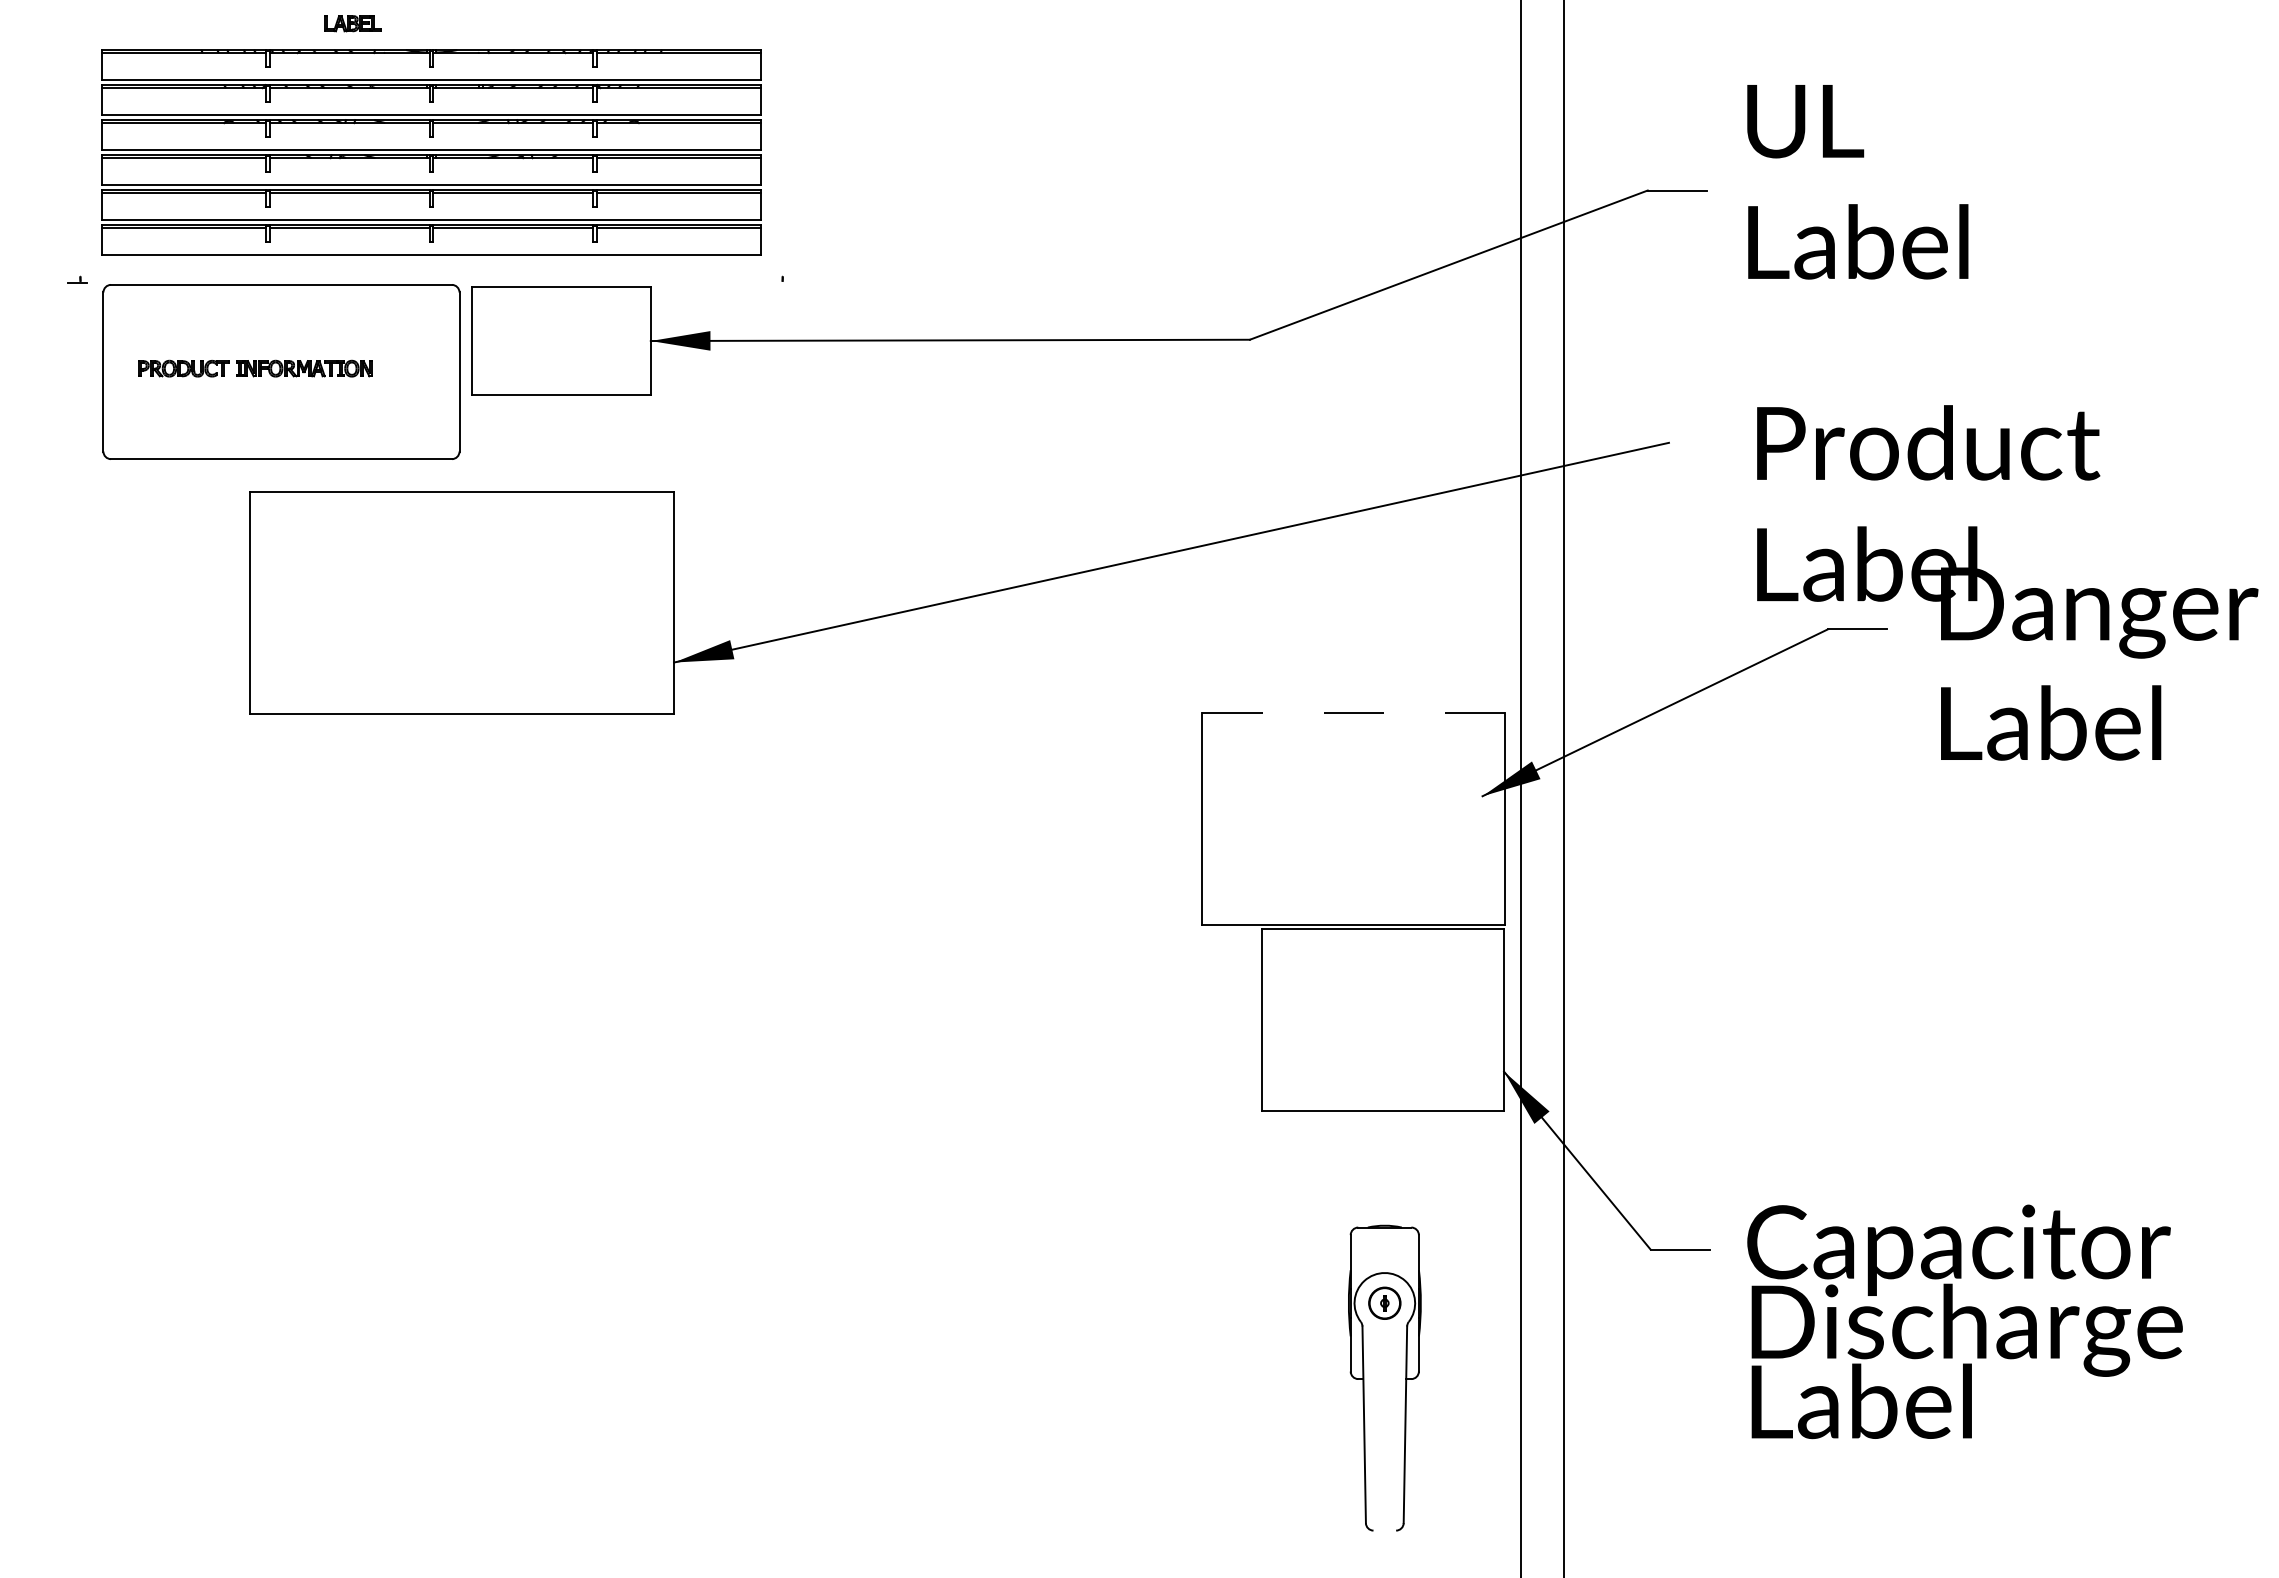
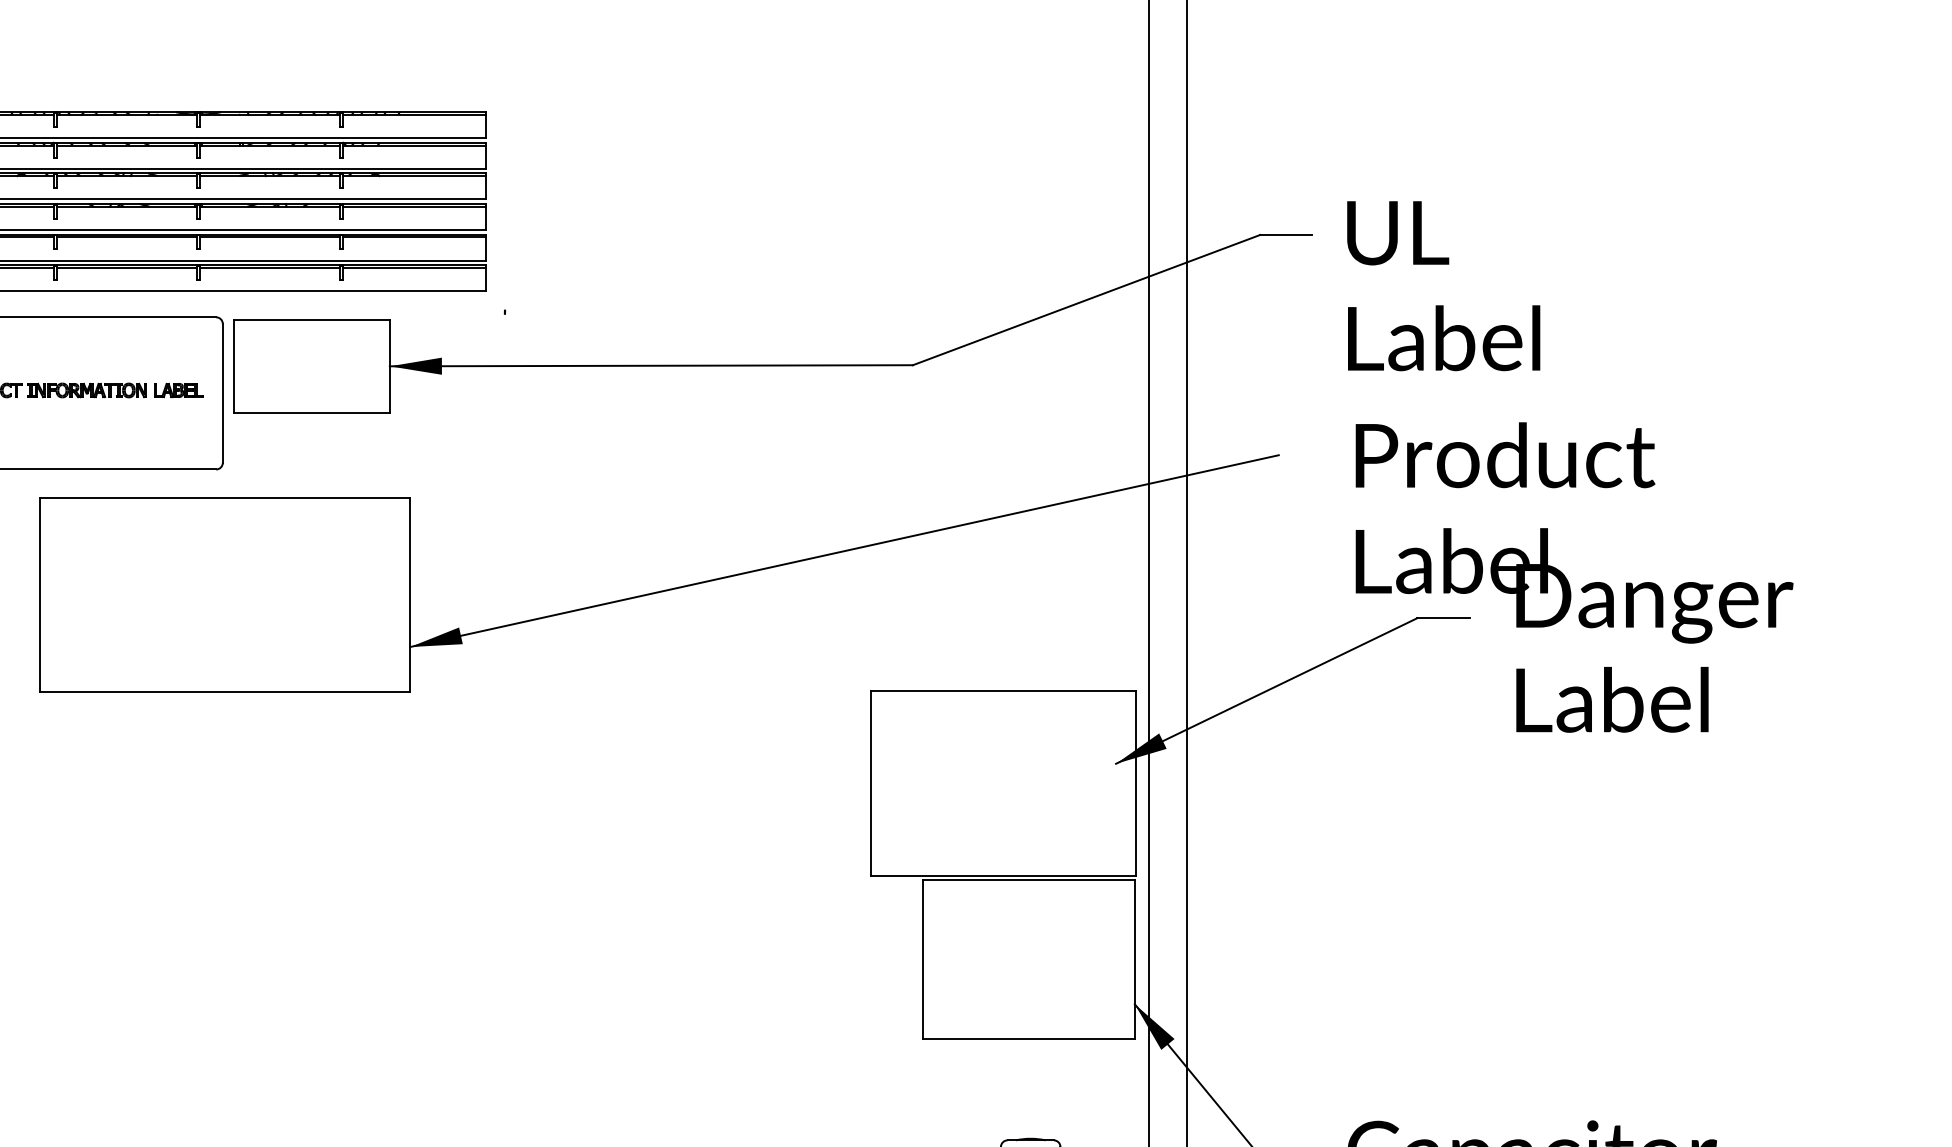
part: (352, 23) -> (178, 390), moved
text: (1857, 182) -> (1443, 286), moved
line: (1353, 713) -> (1003, 691), dashed -> solid

